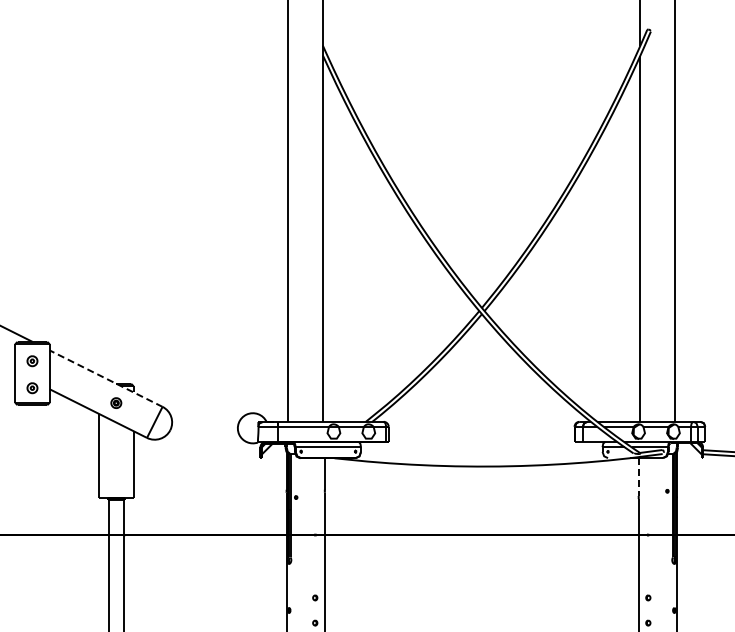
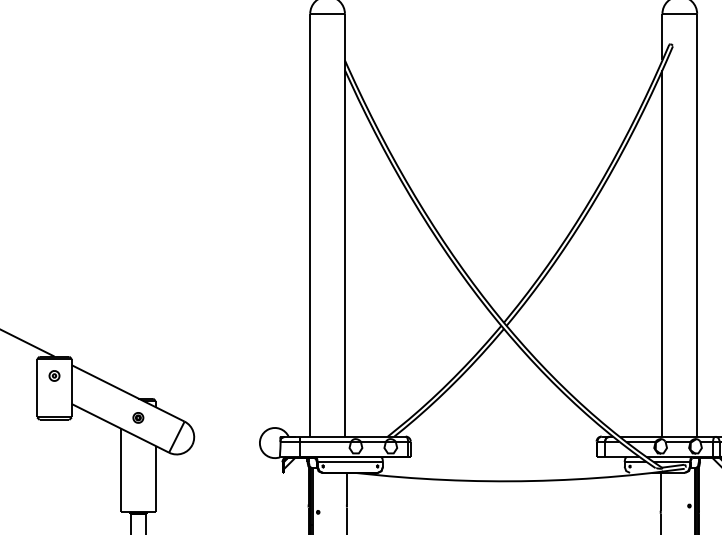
line: (105, 378) -> (127, 393), dashed -> solid
part: (32, 388) -> (54, 403), removed
line: (638, 477) -> (660, 492), dashed -> solid

